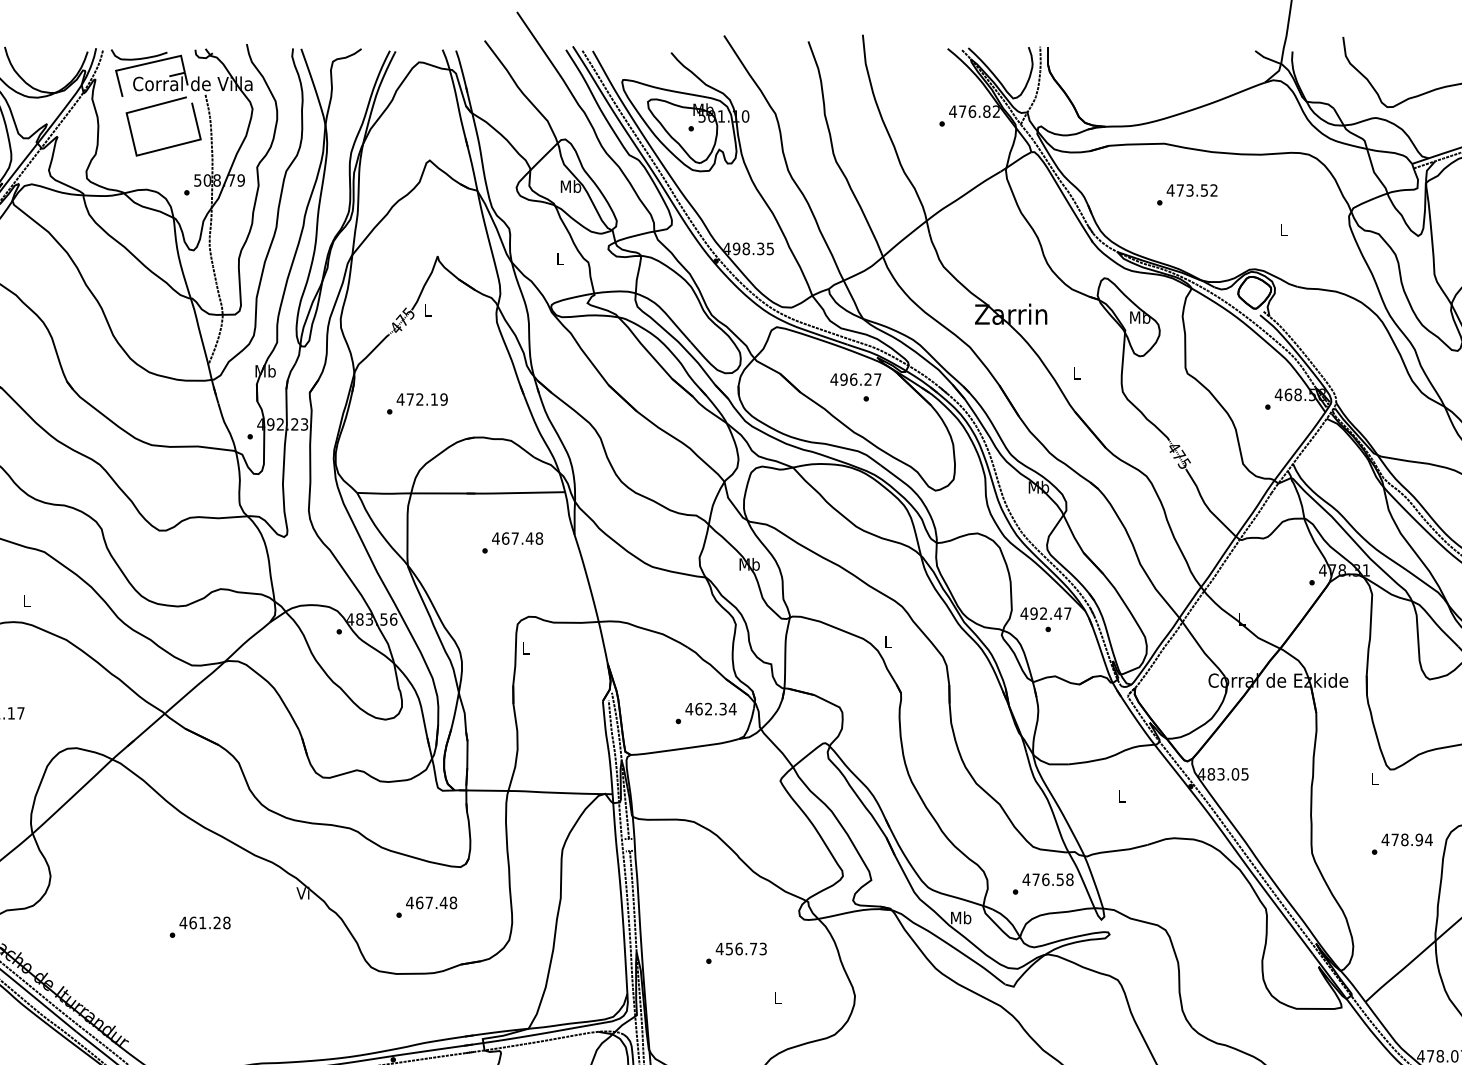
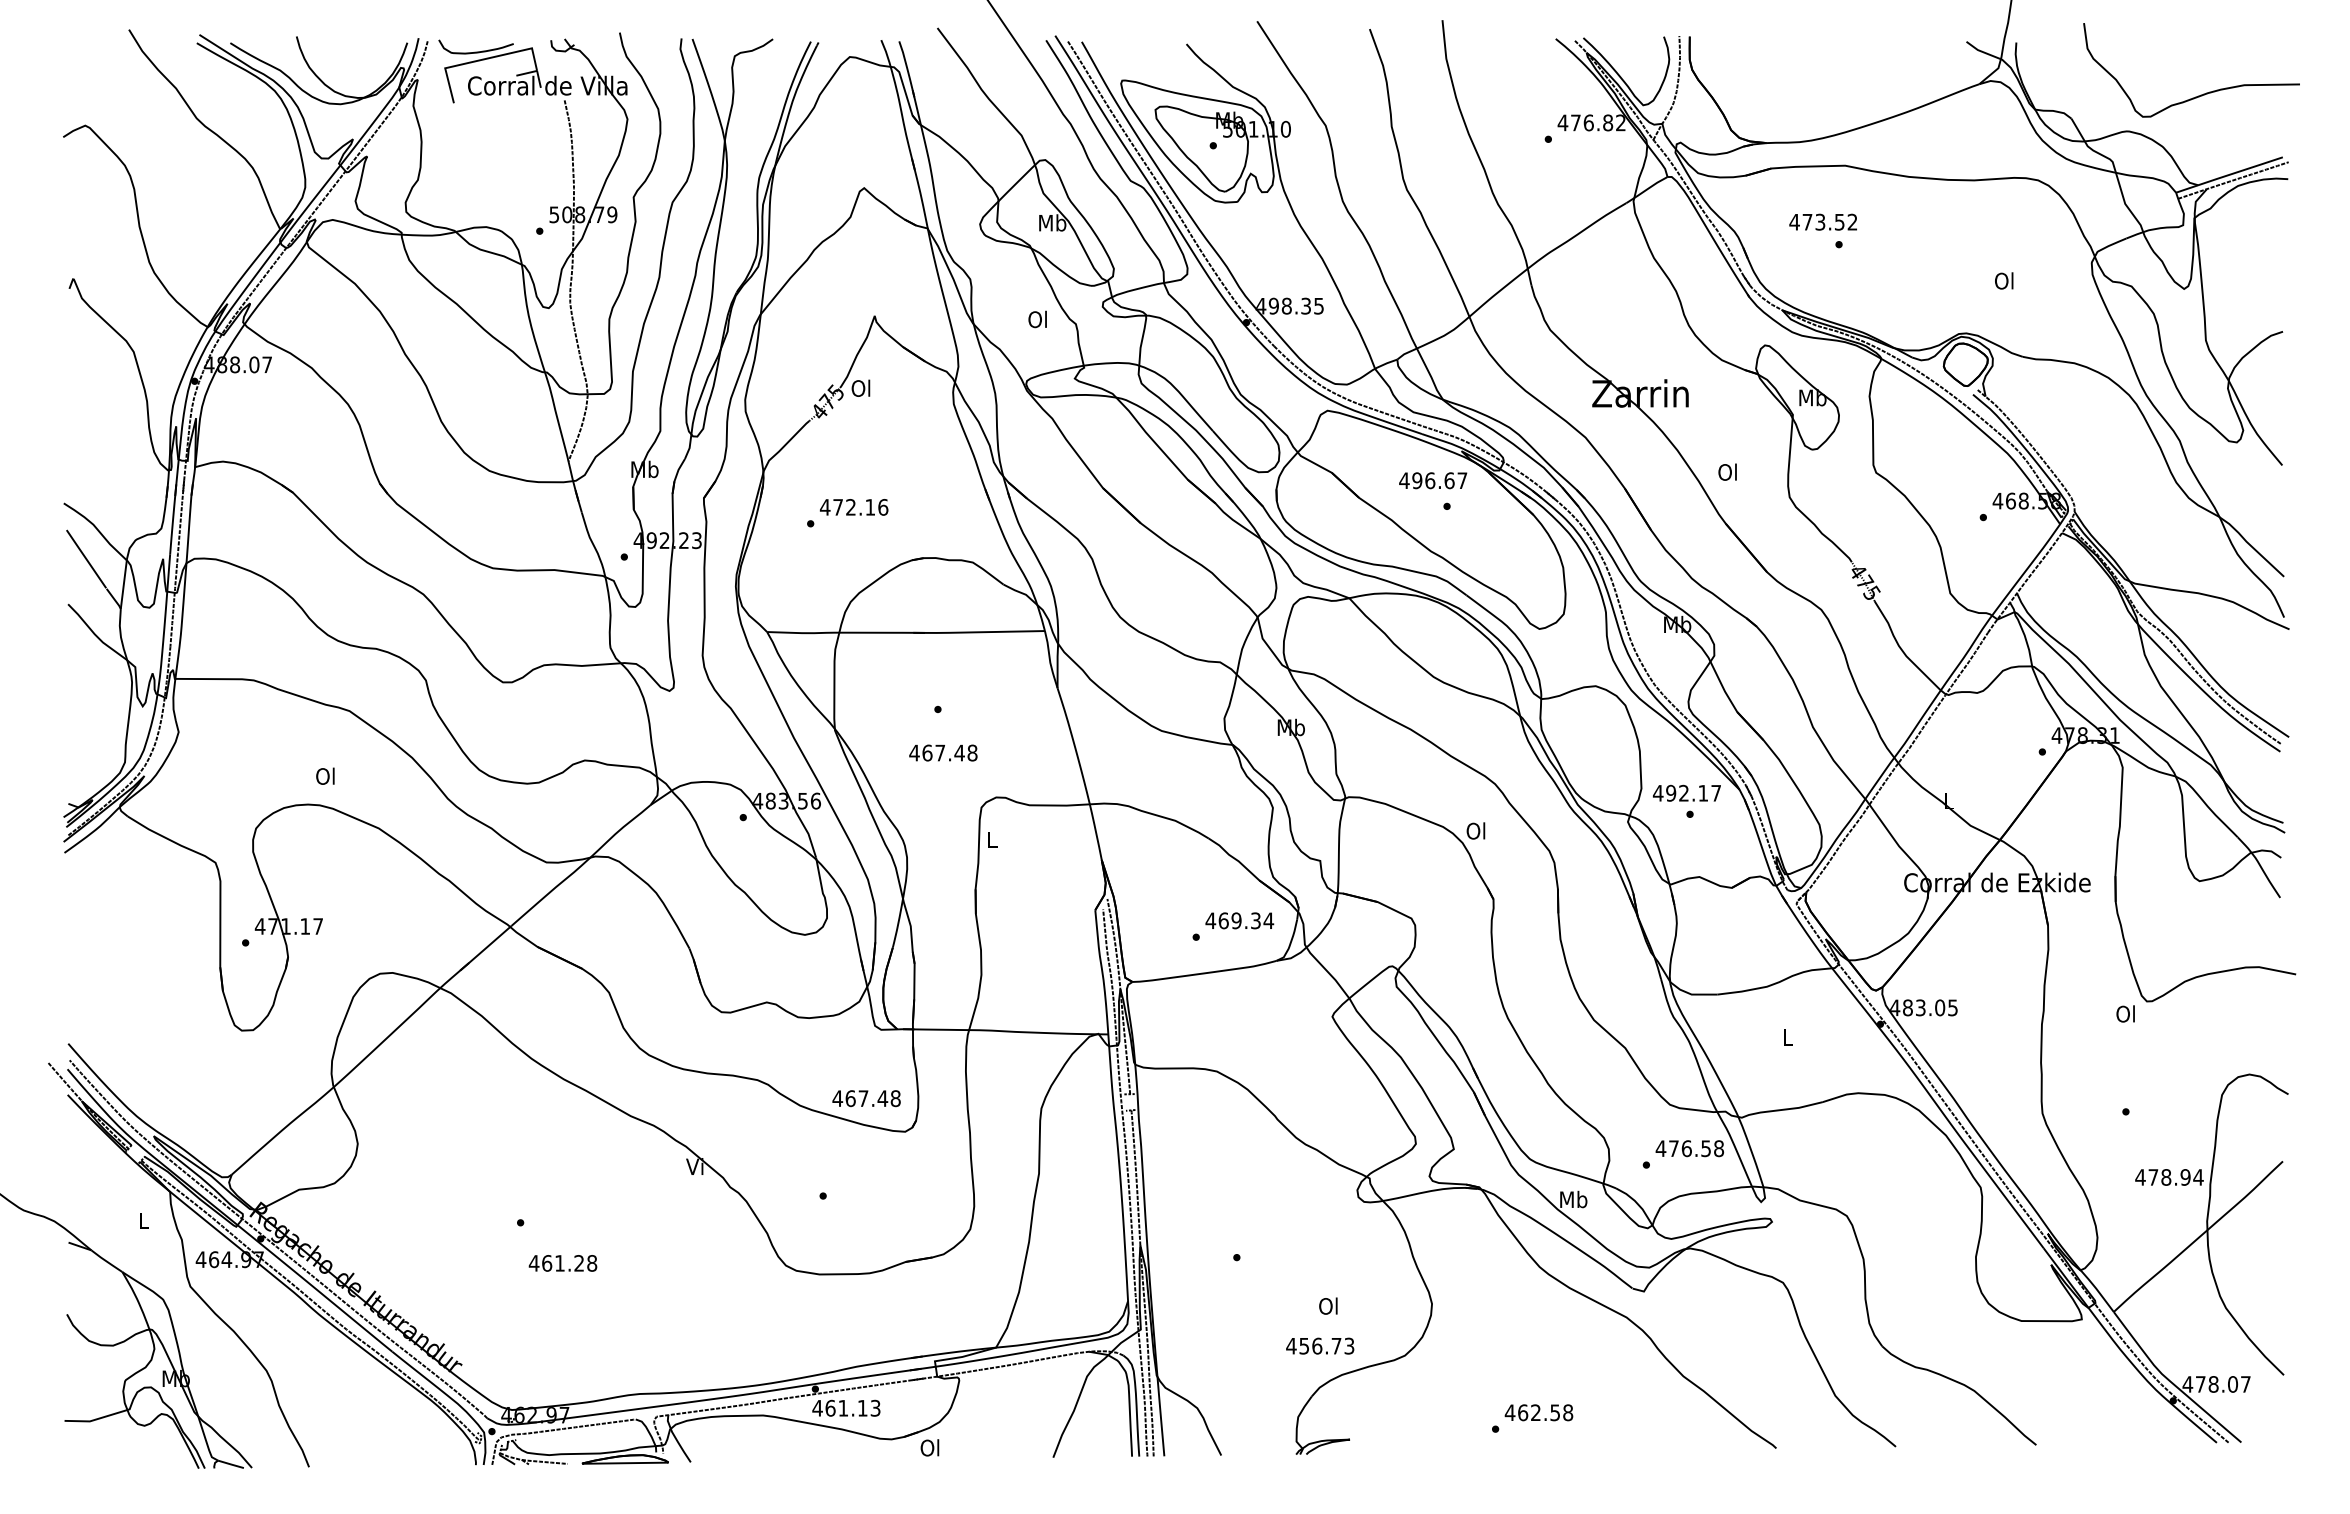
line: (168, 146) -> (515, 169), removed
text: (1191, 189) -> (1822, 221), moved
text: (1283, 229) -> (2004, 280), L -> Ol
text: (559, 258) -> (1037, 319), L -> Ol
text: (427, 309) -> (860, 387), L -> Ol
text: (1076, 372) -> (1727, 471), L -> Ol
text: (868, 379) -> (1449, 480), 496.27 -> 496.67
text: (444, 399) -> (883, 507), 472.19 -> 472.16
text: (517, 538) -> (943, 752), moved
text: (26, 600) -> (325, 775), L -> Ol
text: (1058, 613) -> (1703, 793), 492.47 -> 492.17
text: (887, 641) -> (1475, 830), L -> Ol
text: (708, 708) -> (1236, 920), 462.34 -> 469.34
text: (1374, 778) -> (2125, 1013), L -> Ol
text: (1407, 839) -> (2169, 1177), moved
text: (431, 902) -> (866, 1098), moved
text: (204, 923) -> (562, 1263), moved
text: (741, 948) -> (1320, 1345), moved
text: (777, 997) -> (1328, 1305), L -> Ol

